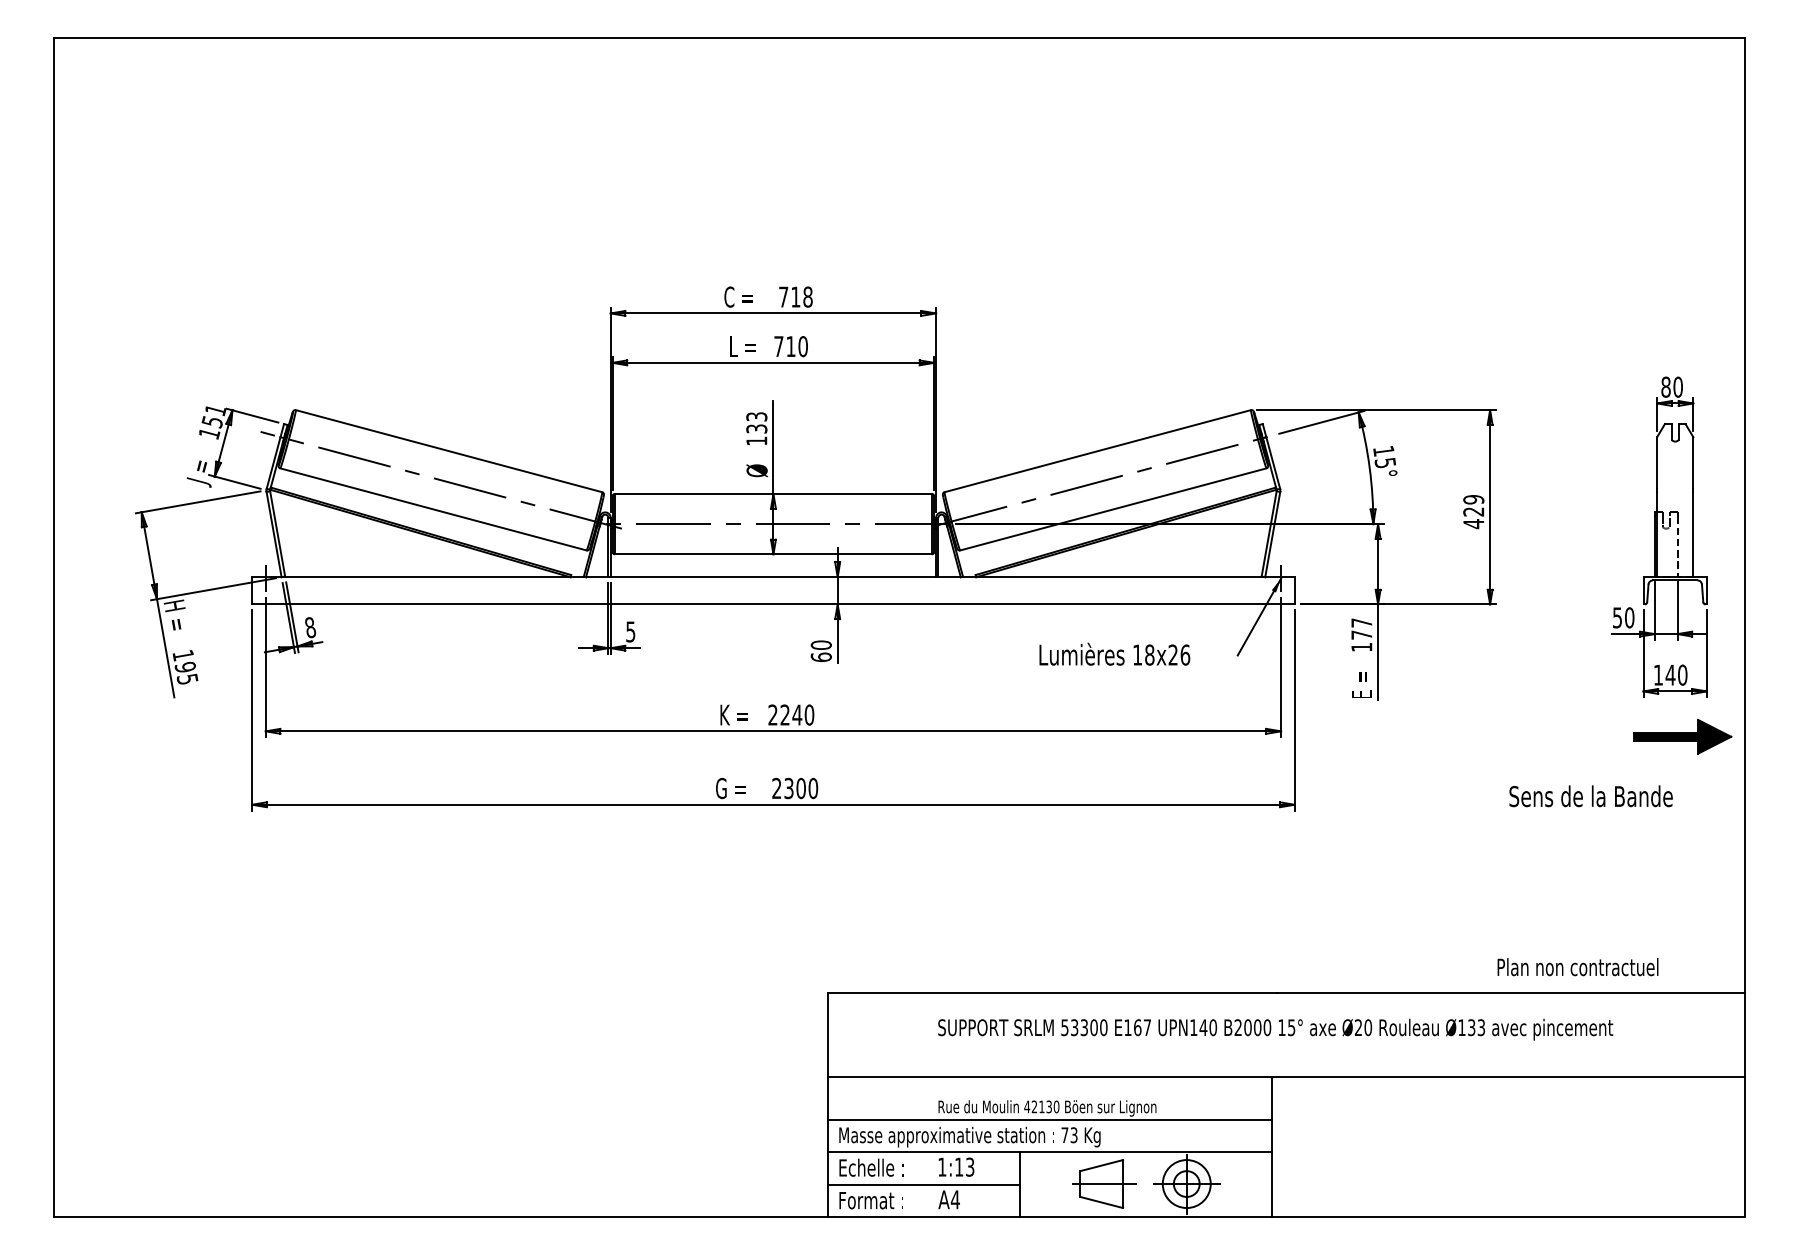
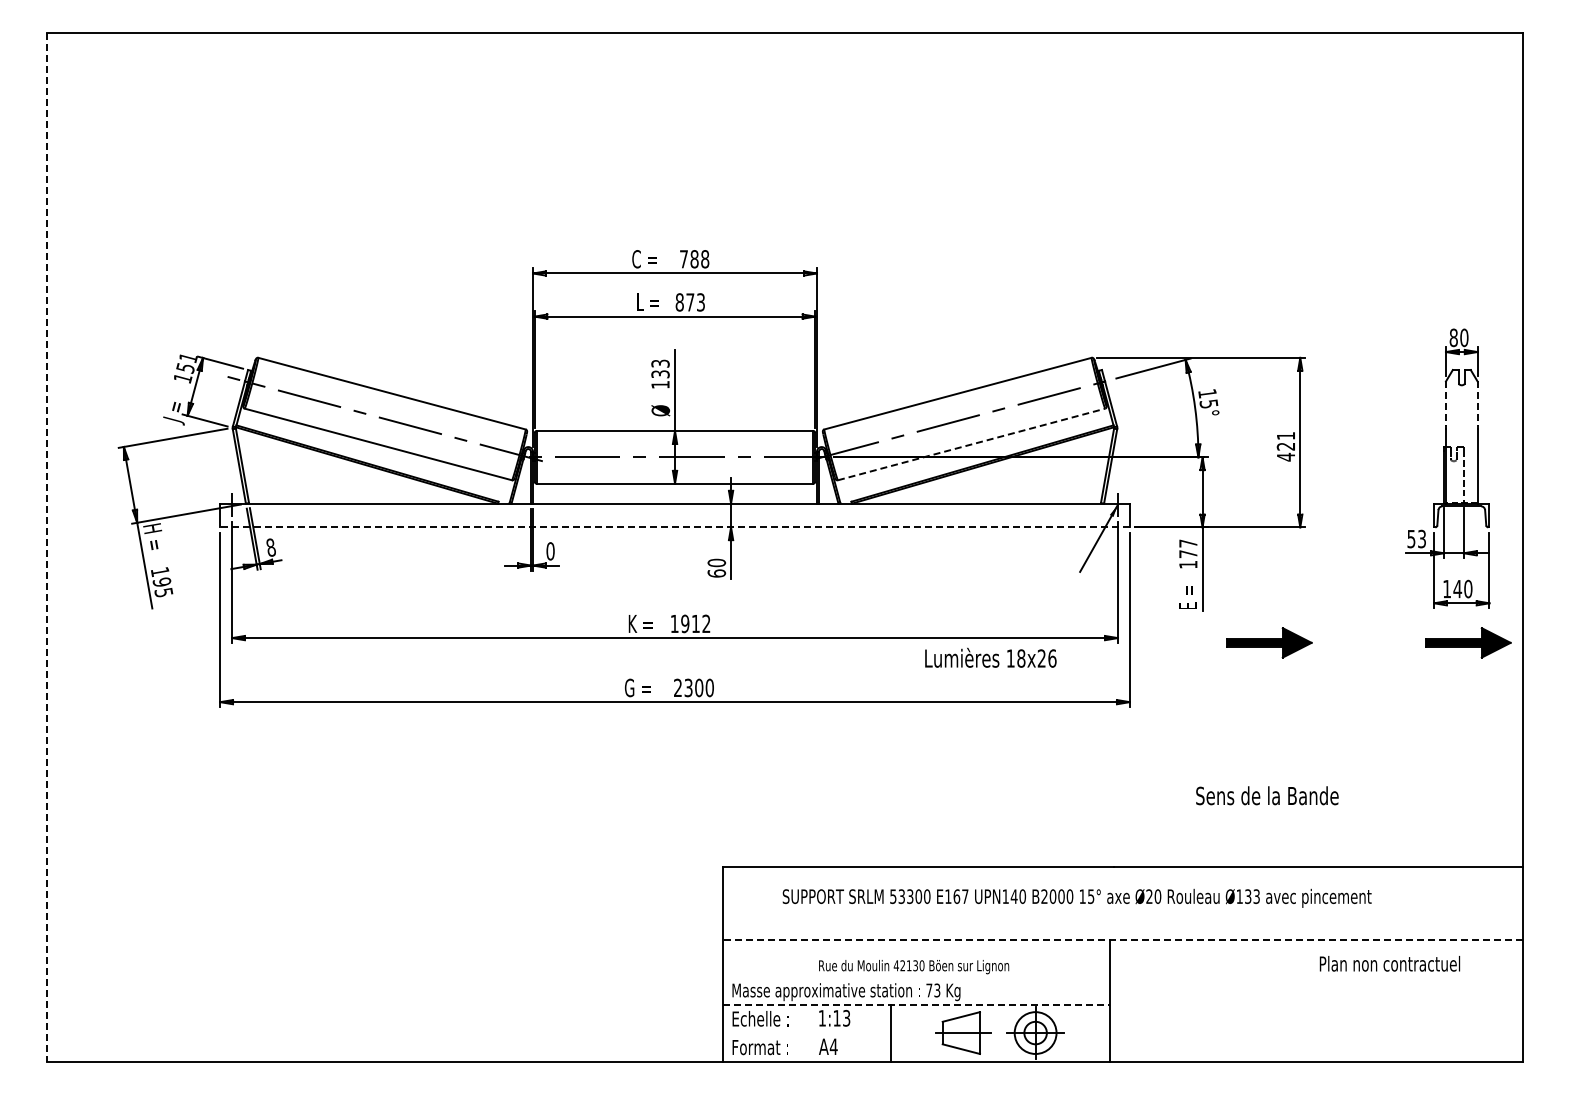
text: (795, 297) -> (694, 259), 718 -> 788
text: (791, 346) -> (690, 302), 710 -> 873
line: (1656, 463) -> (1445, 404), solid -> dashed
line: (1693, 463) -> (1477, 404), solid -> dashed
text: (1473, 500) -> (1285, 436), 429 -> 421
line: (1114, 509) -> (972, 444), solid -> dashed
line: (773, 604) -> (675, 527), solid -> dashed
text: (1630, 617) -> (1422, 538), 50 -> 53
line: (54, 627) -> (47, 547), solid -> dashed
text: (630, 632) -> (550, 551), 5 -> 0
text: (1114, 653) -> (990, 657), moved
text: (791, 714) -> (690, 623), 2240 -> 1912
part: (1454, 736) -> (1269, 642), added
text: (1591, 795) -> (1267, 795), moved
text: (1577, 966) -> (1389, 963), moved
text: (1274, 1028) -> (1076, 897), moved
line: (1286, 1076) -> (1122, 939), solid -> dashed
line: (1049, 1120) -> (915, 977), removed
line: (1050, 1152) -> (916, 1005), solid -> dashed
line: (924, 1184) -> (806, 1033), removed

